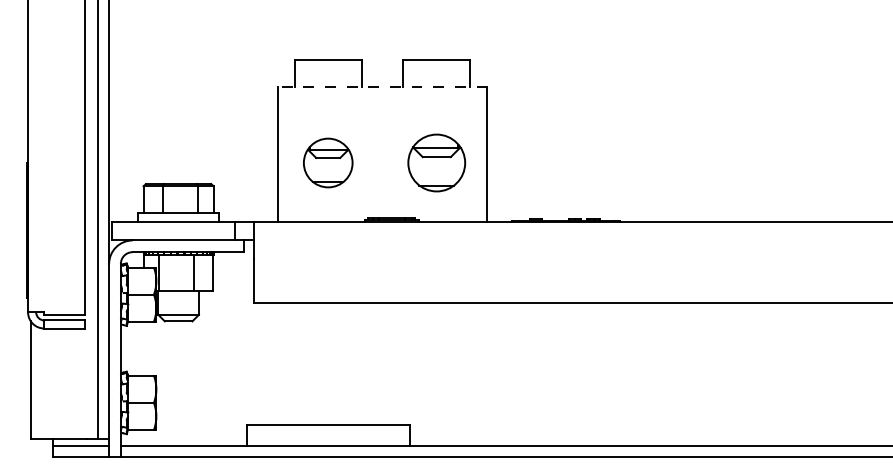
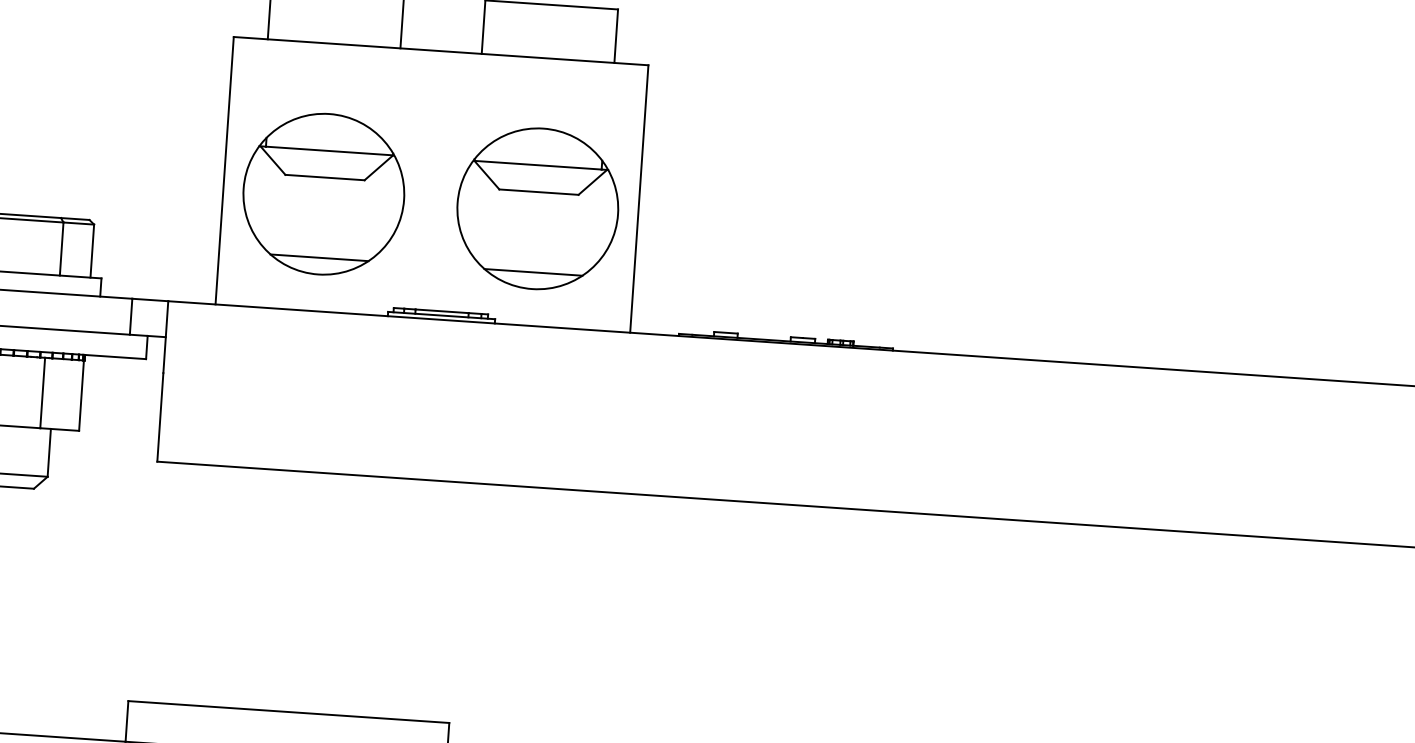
line: (382, 86) -> (441, 50), dashed -> solid
part: (327, 162) -> (322, 193), size x1.67
part: (436, 162) -> (537, 207), size x1.43

